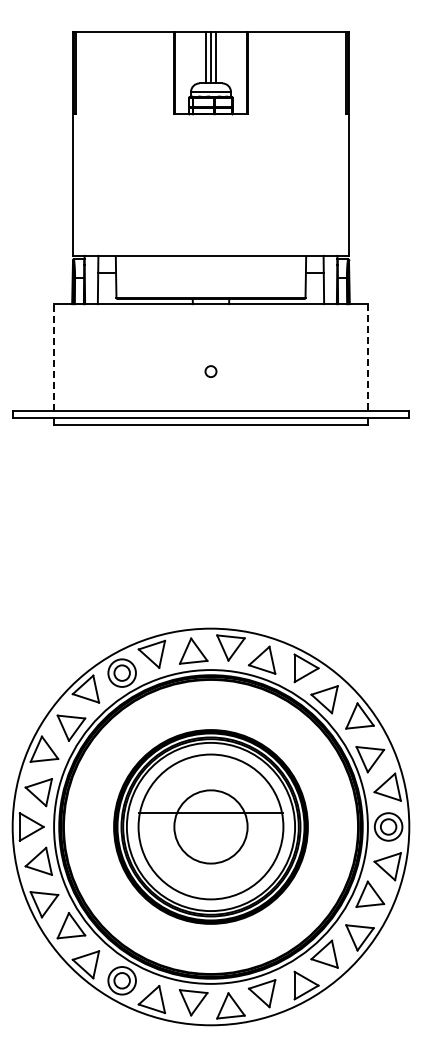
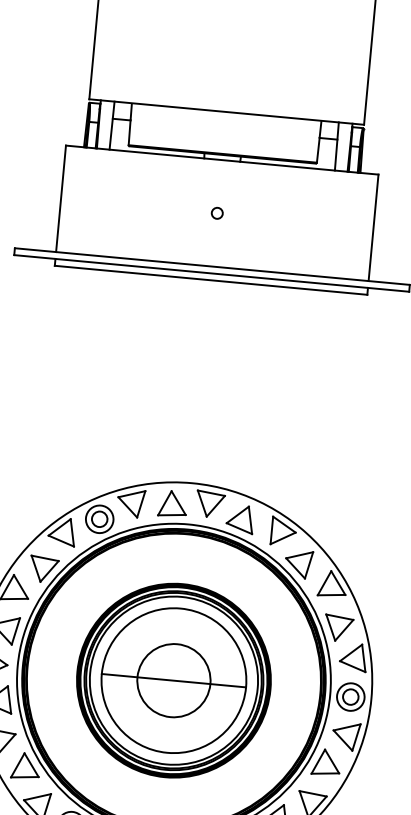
line: (54, 357) -> (61, 198), dashed -> solid
line: (367, 358) -> (373, 228), dashed -> solid
circle: (210, 371) -> (216, 213), moved
line: (210, 812) -> (173, 680), moved

